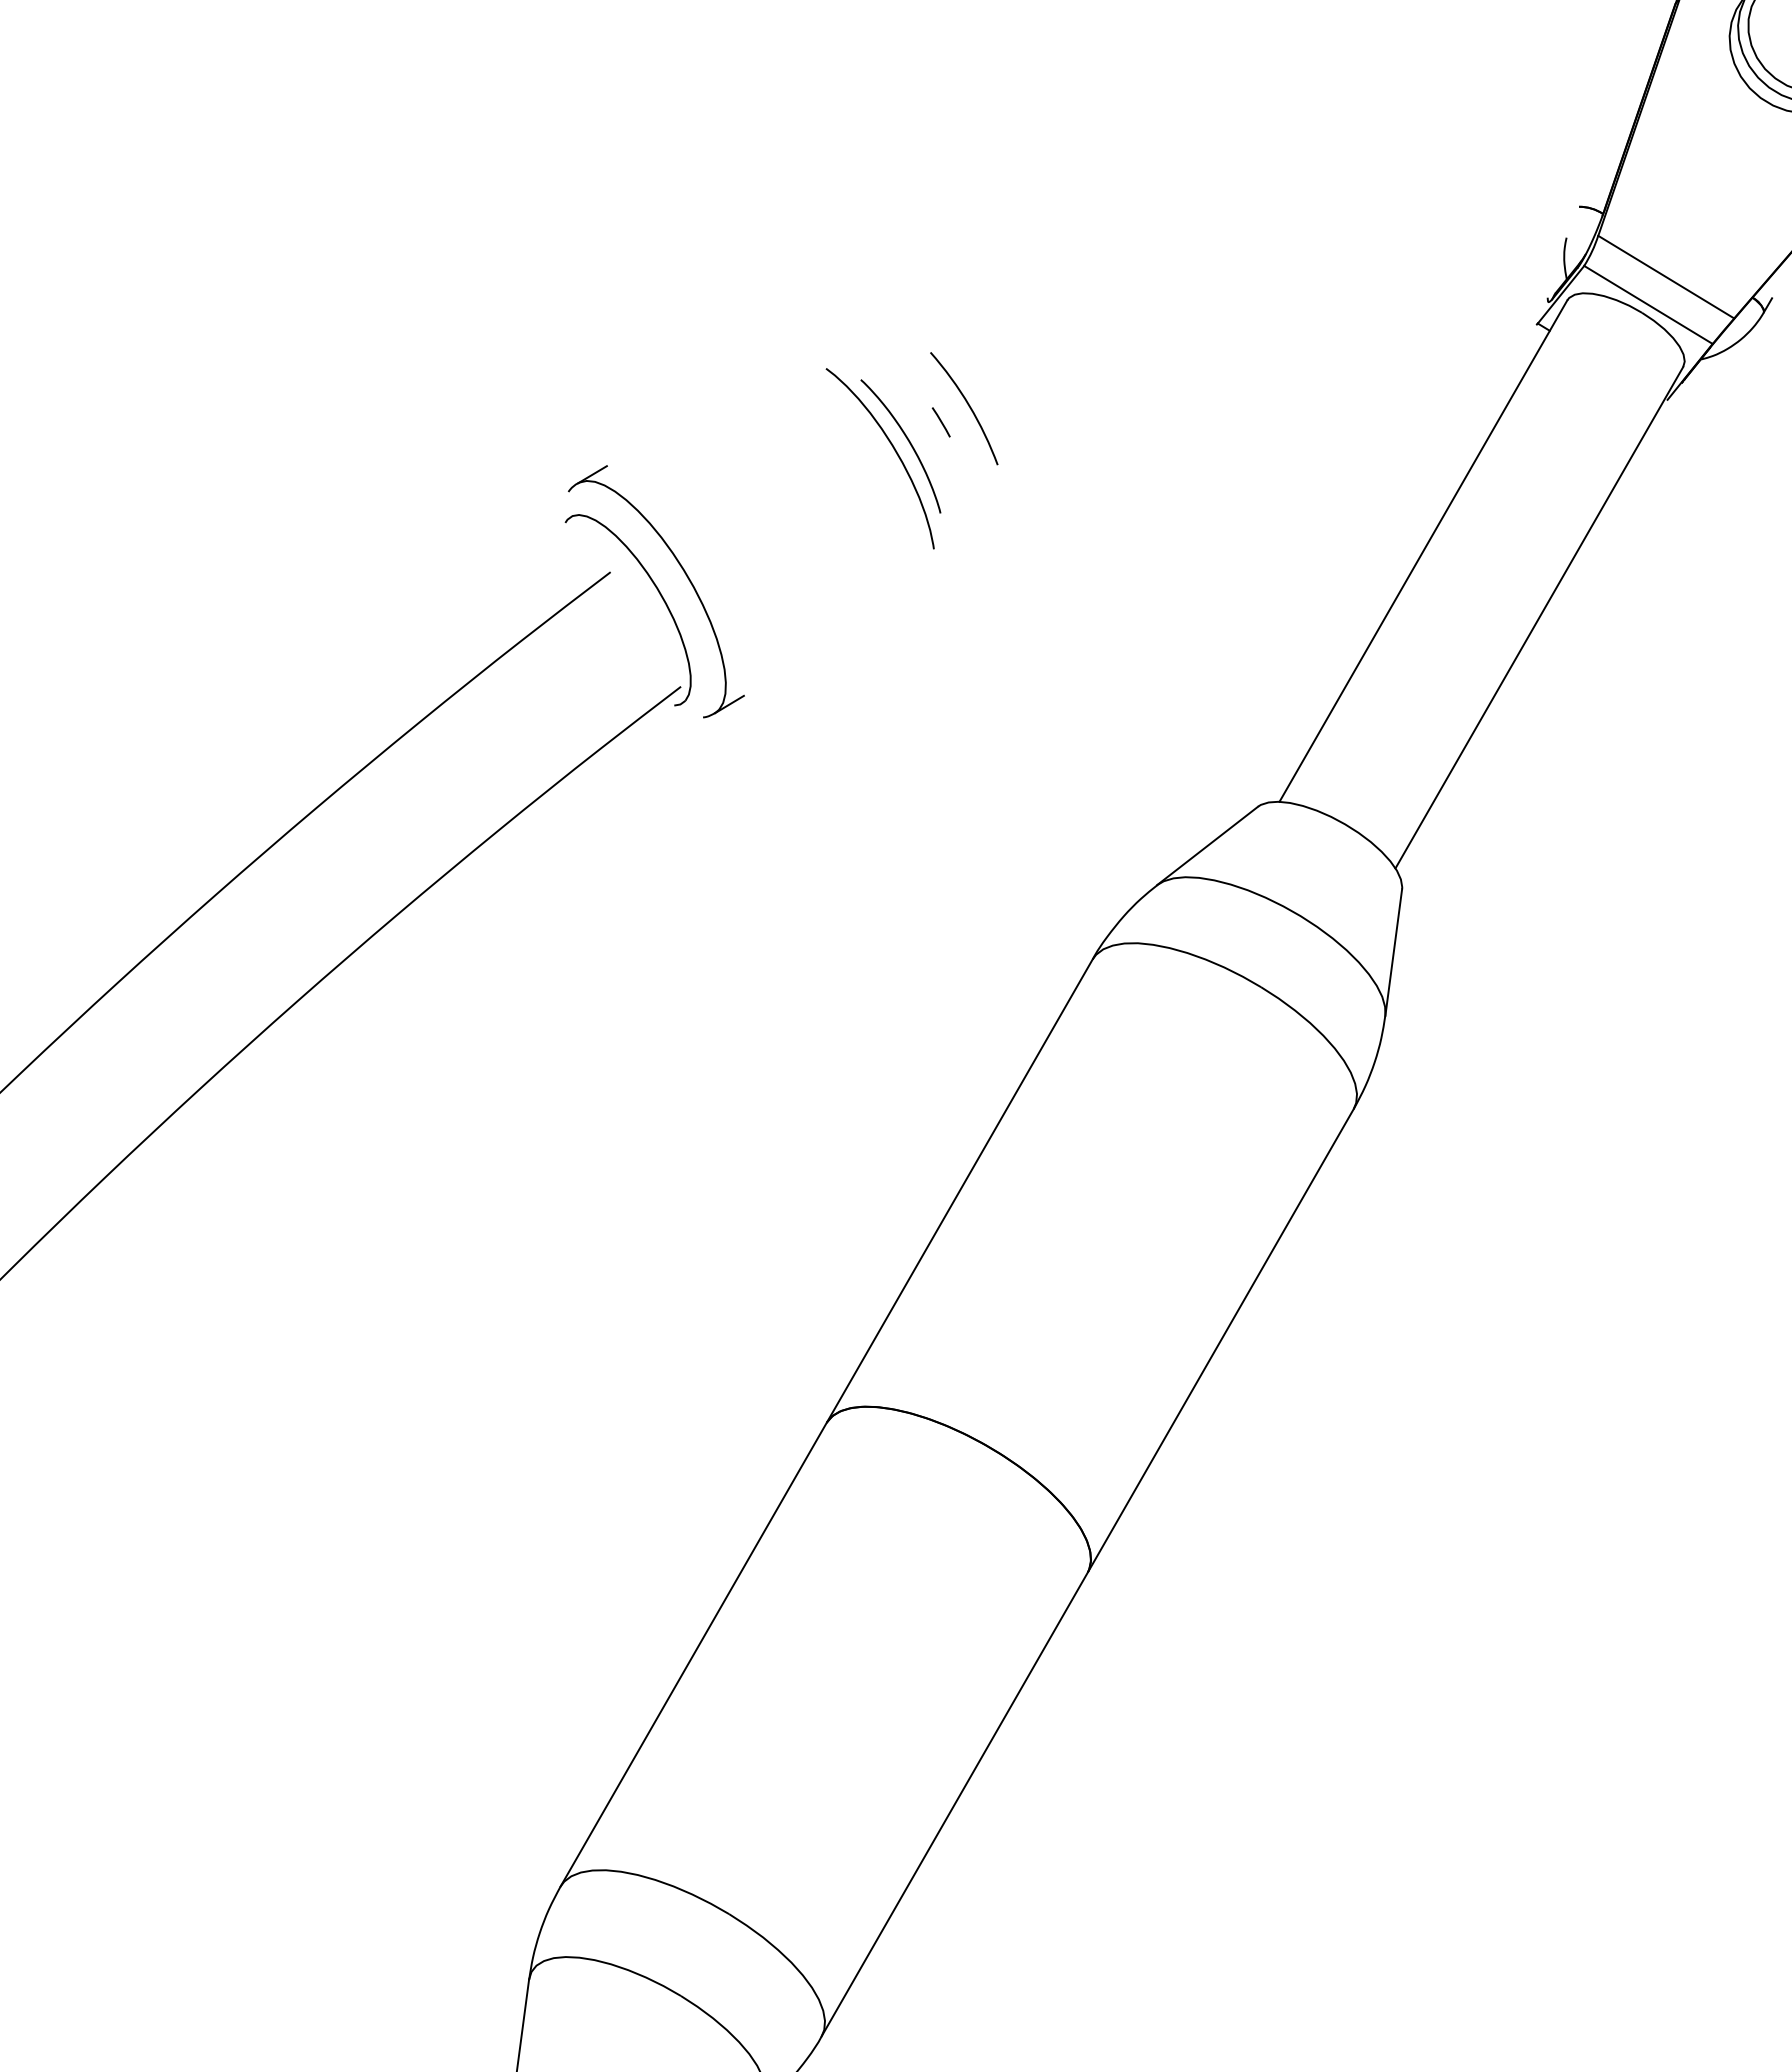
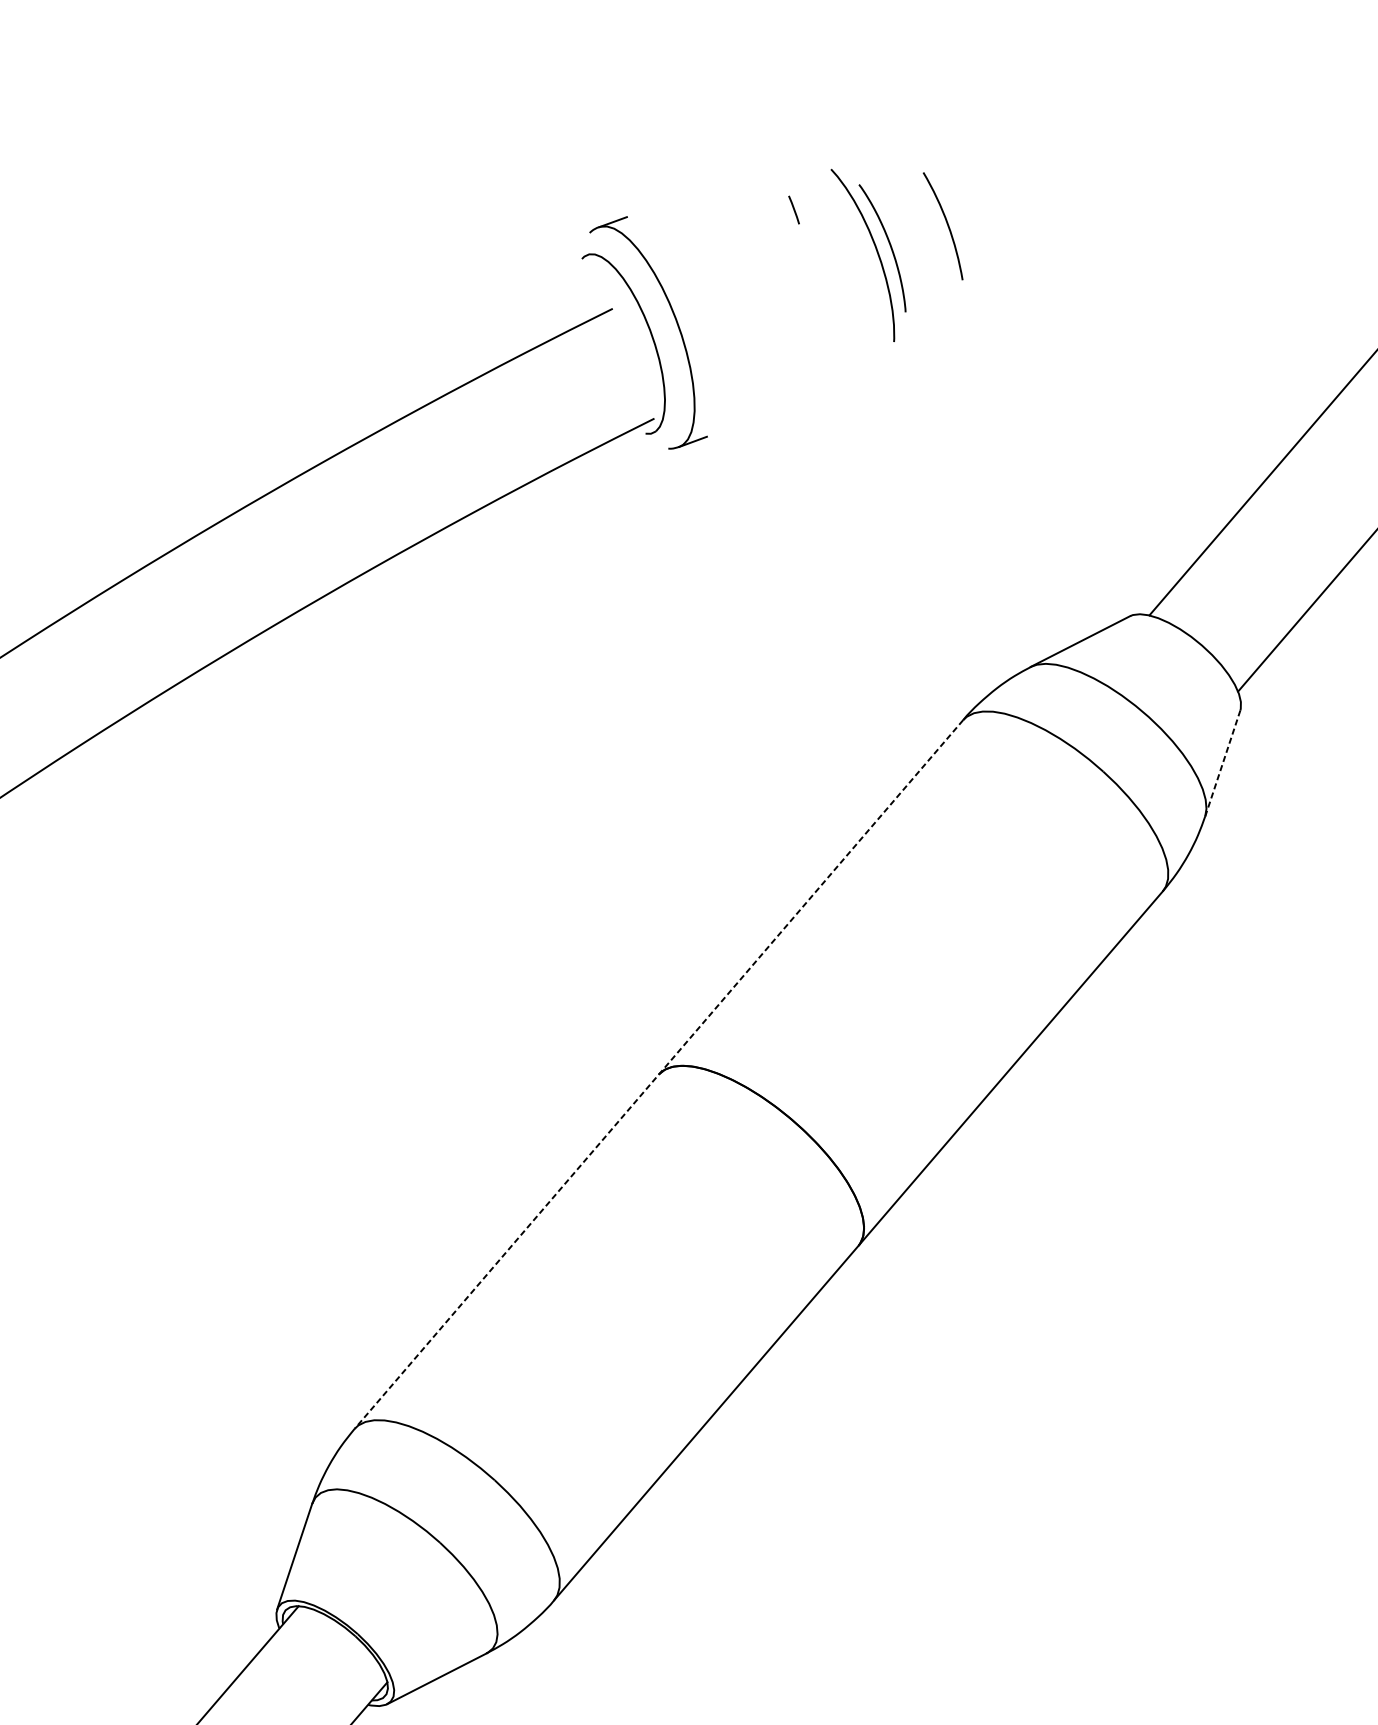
line: (940, 422) -> (793, 210), moved
line: (1393, 952) -> (1222, 763), solid -> dashed
line: (826, 1423) -> (658, 1074), solid -> dashed

